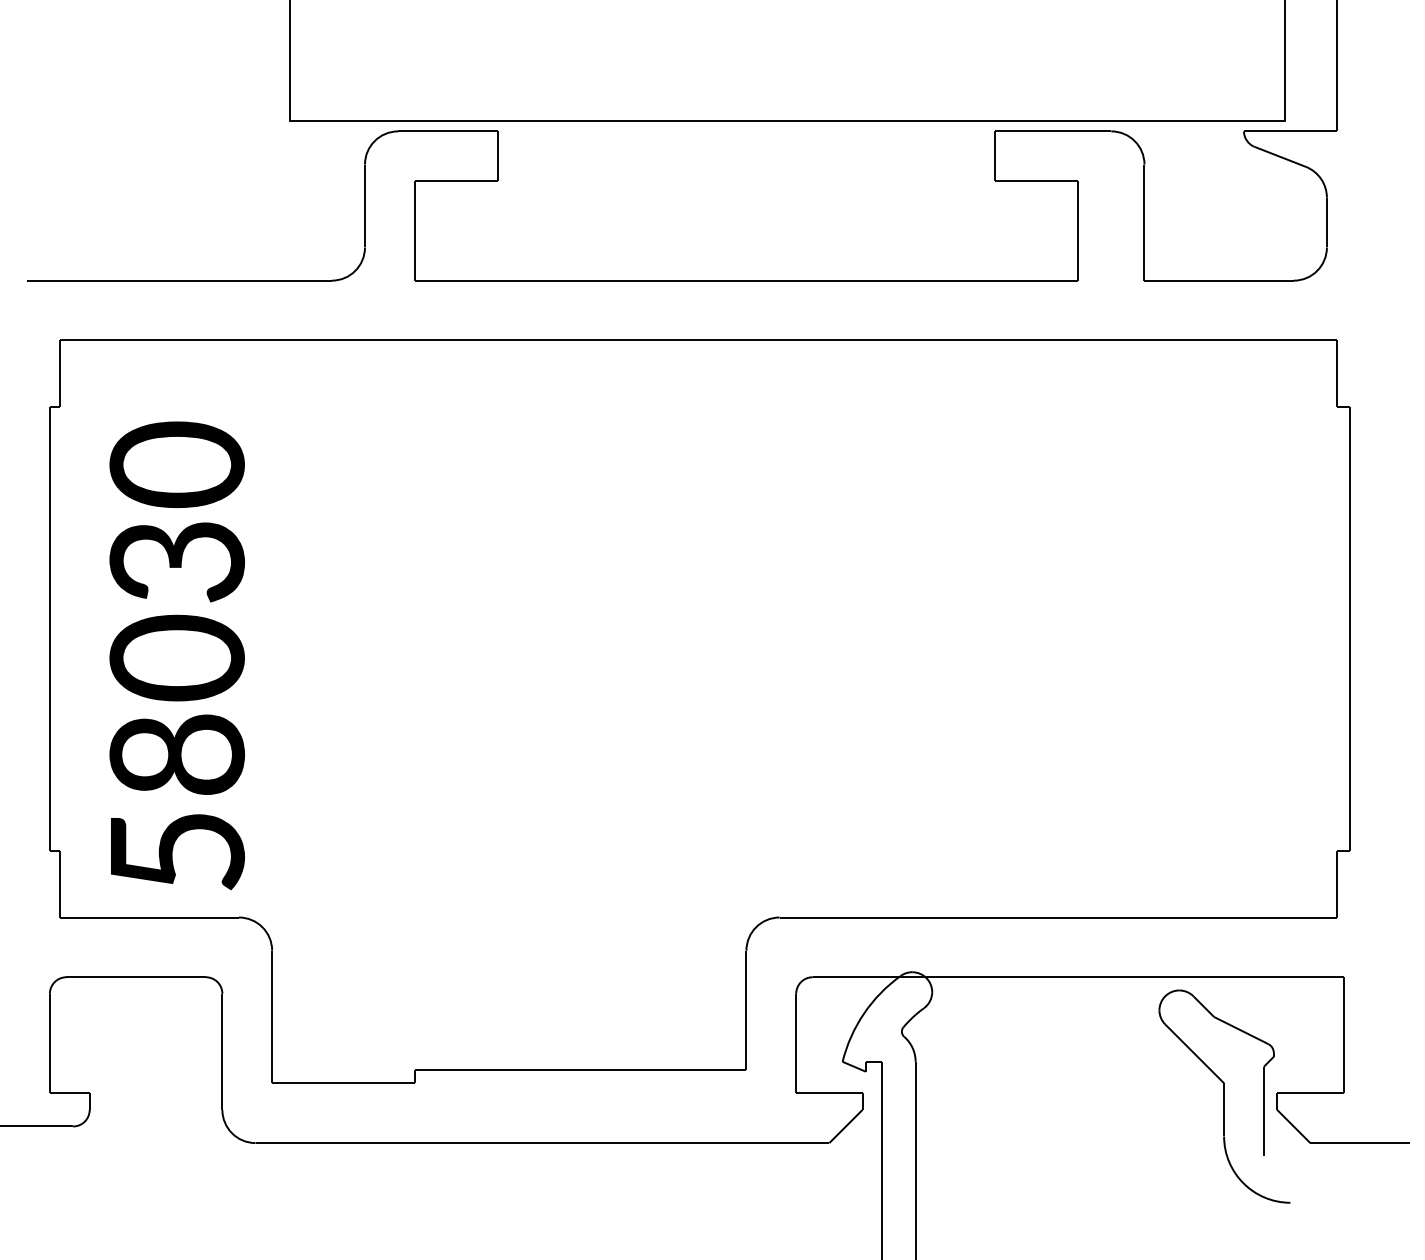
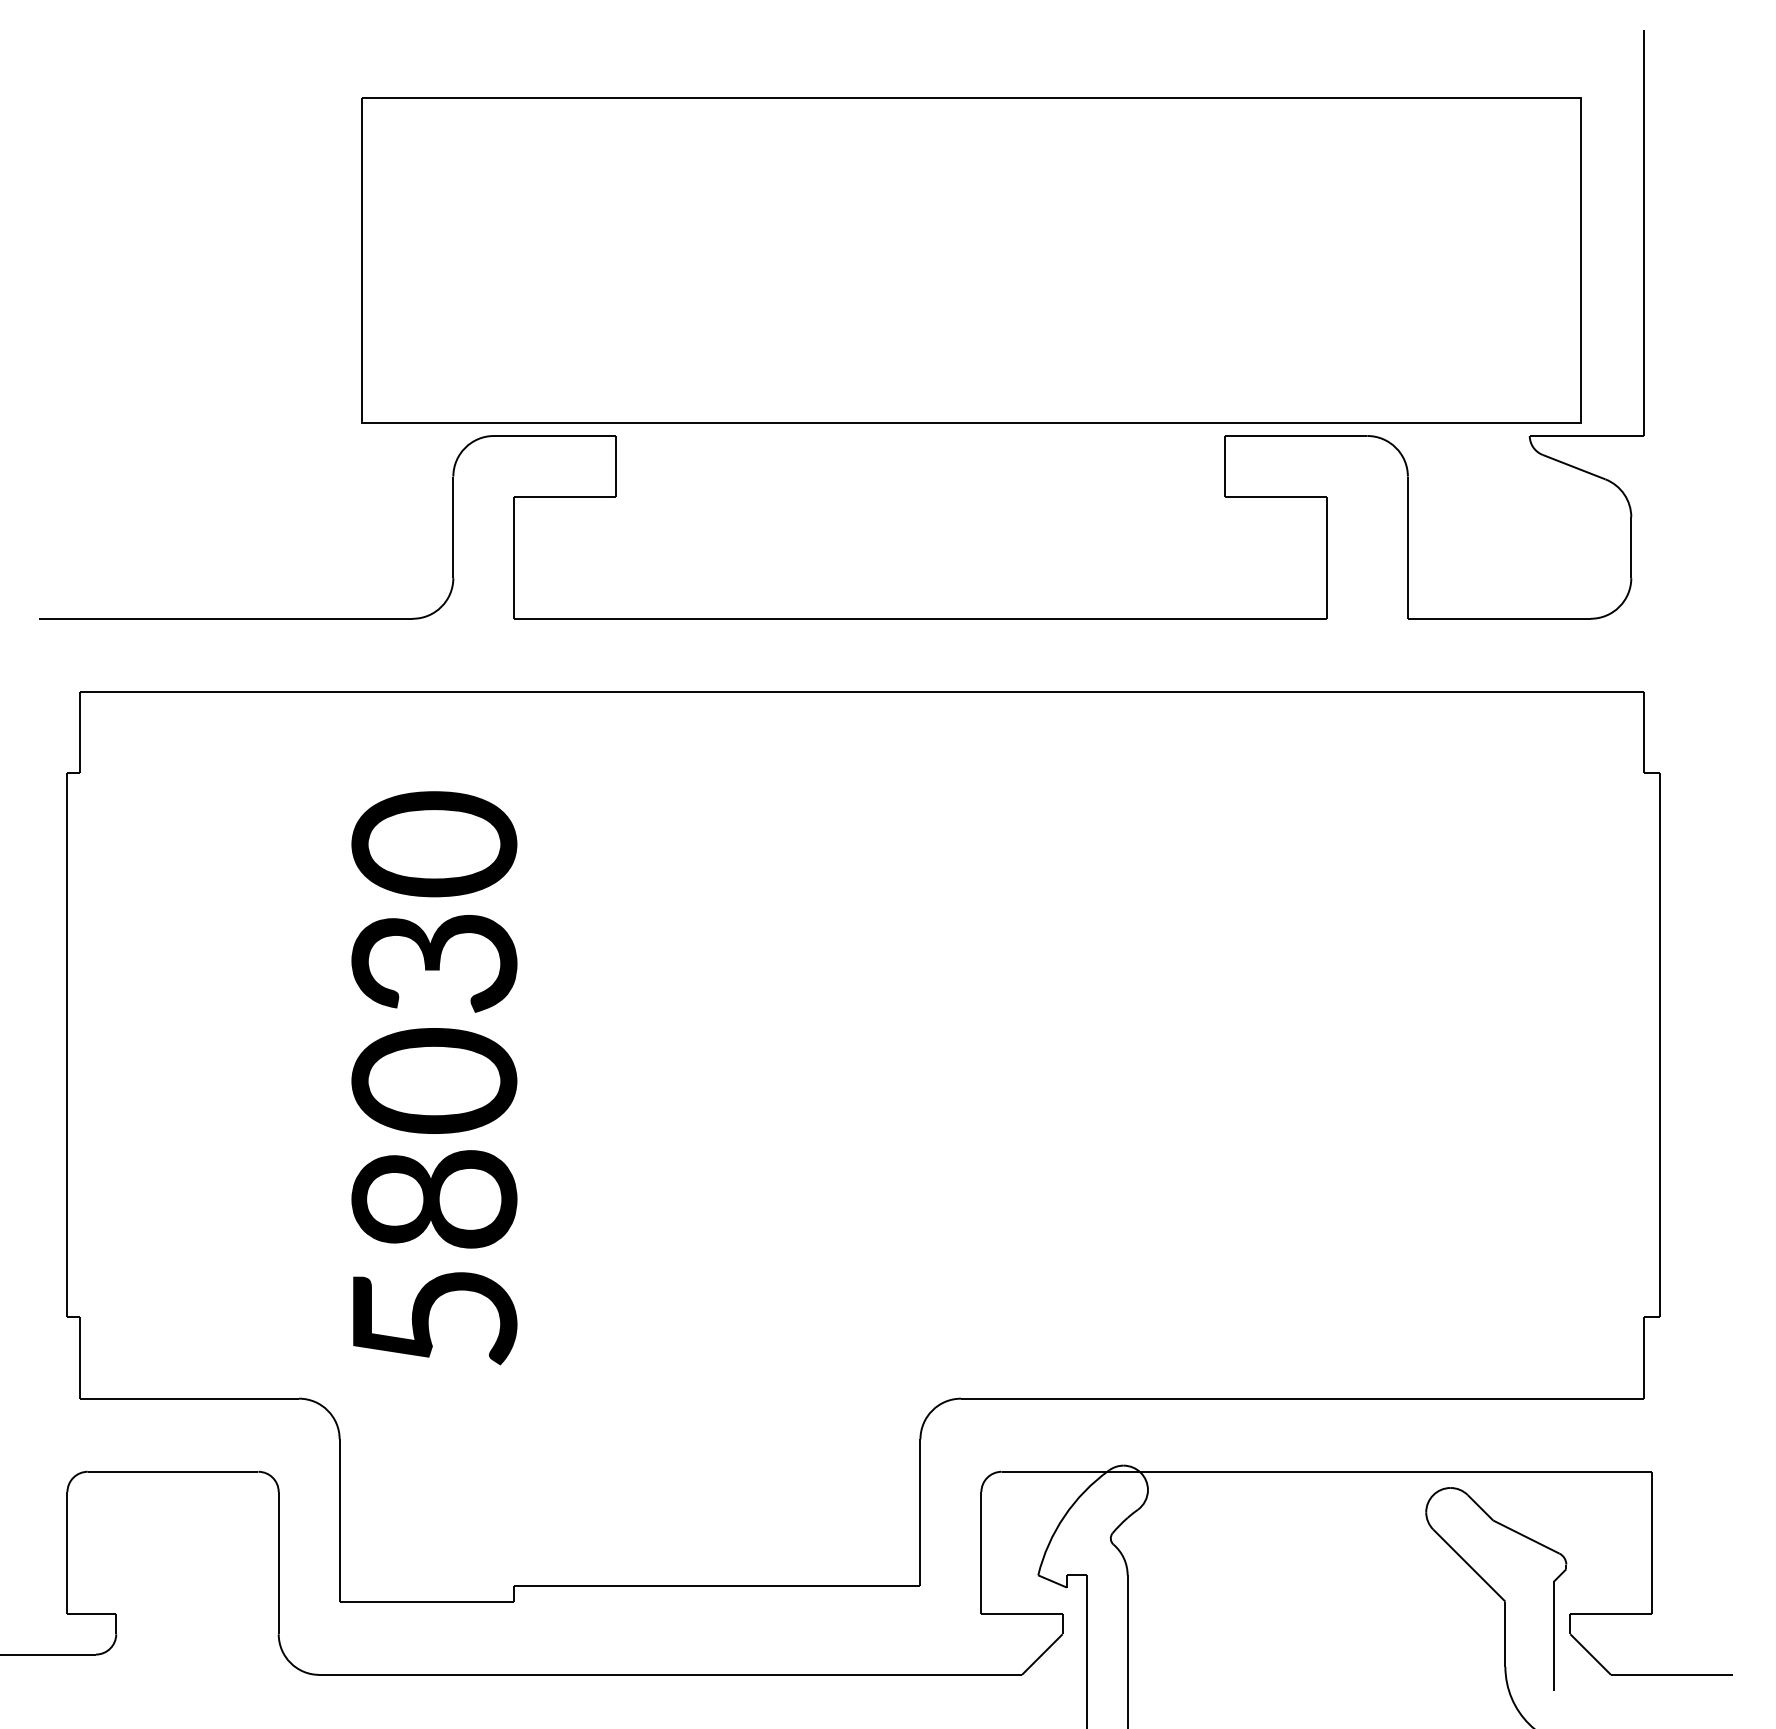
text: (177, 656) -> (434, 1078), moved

